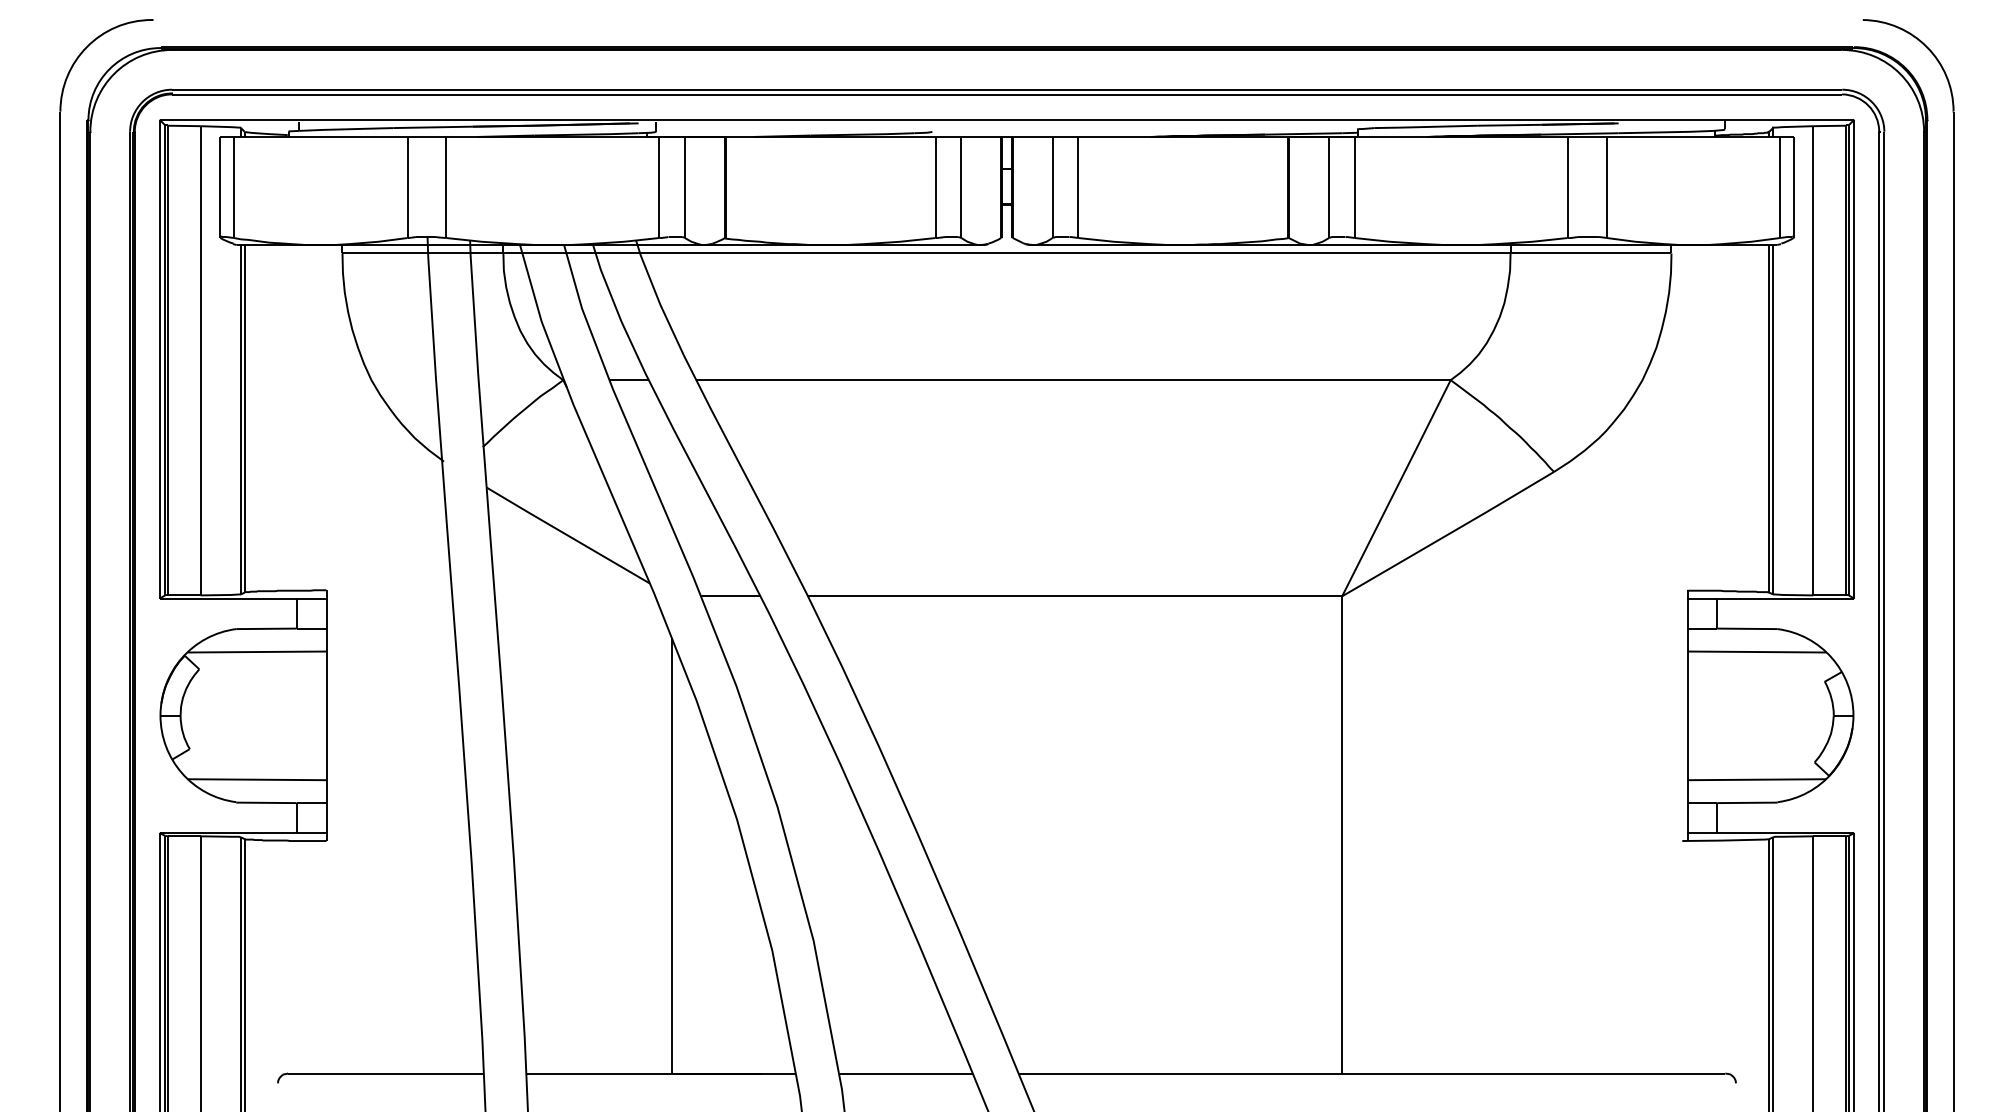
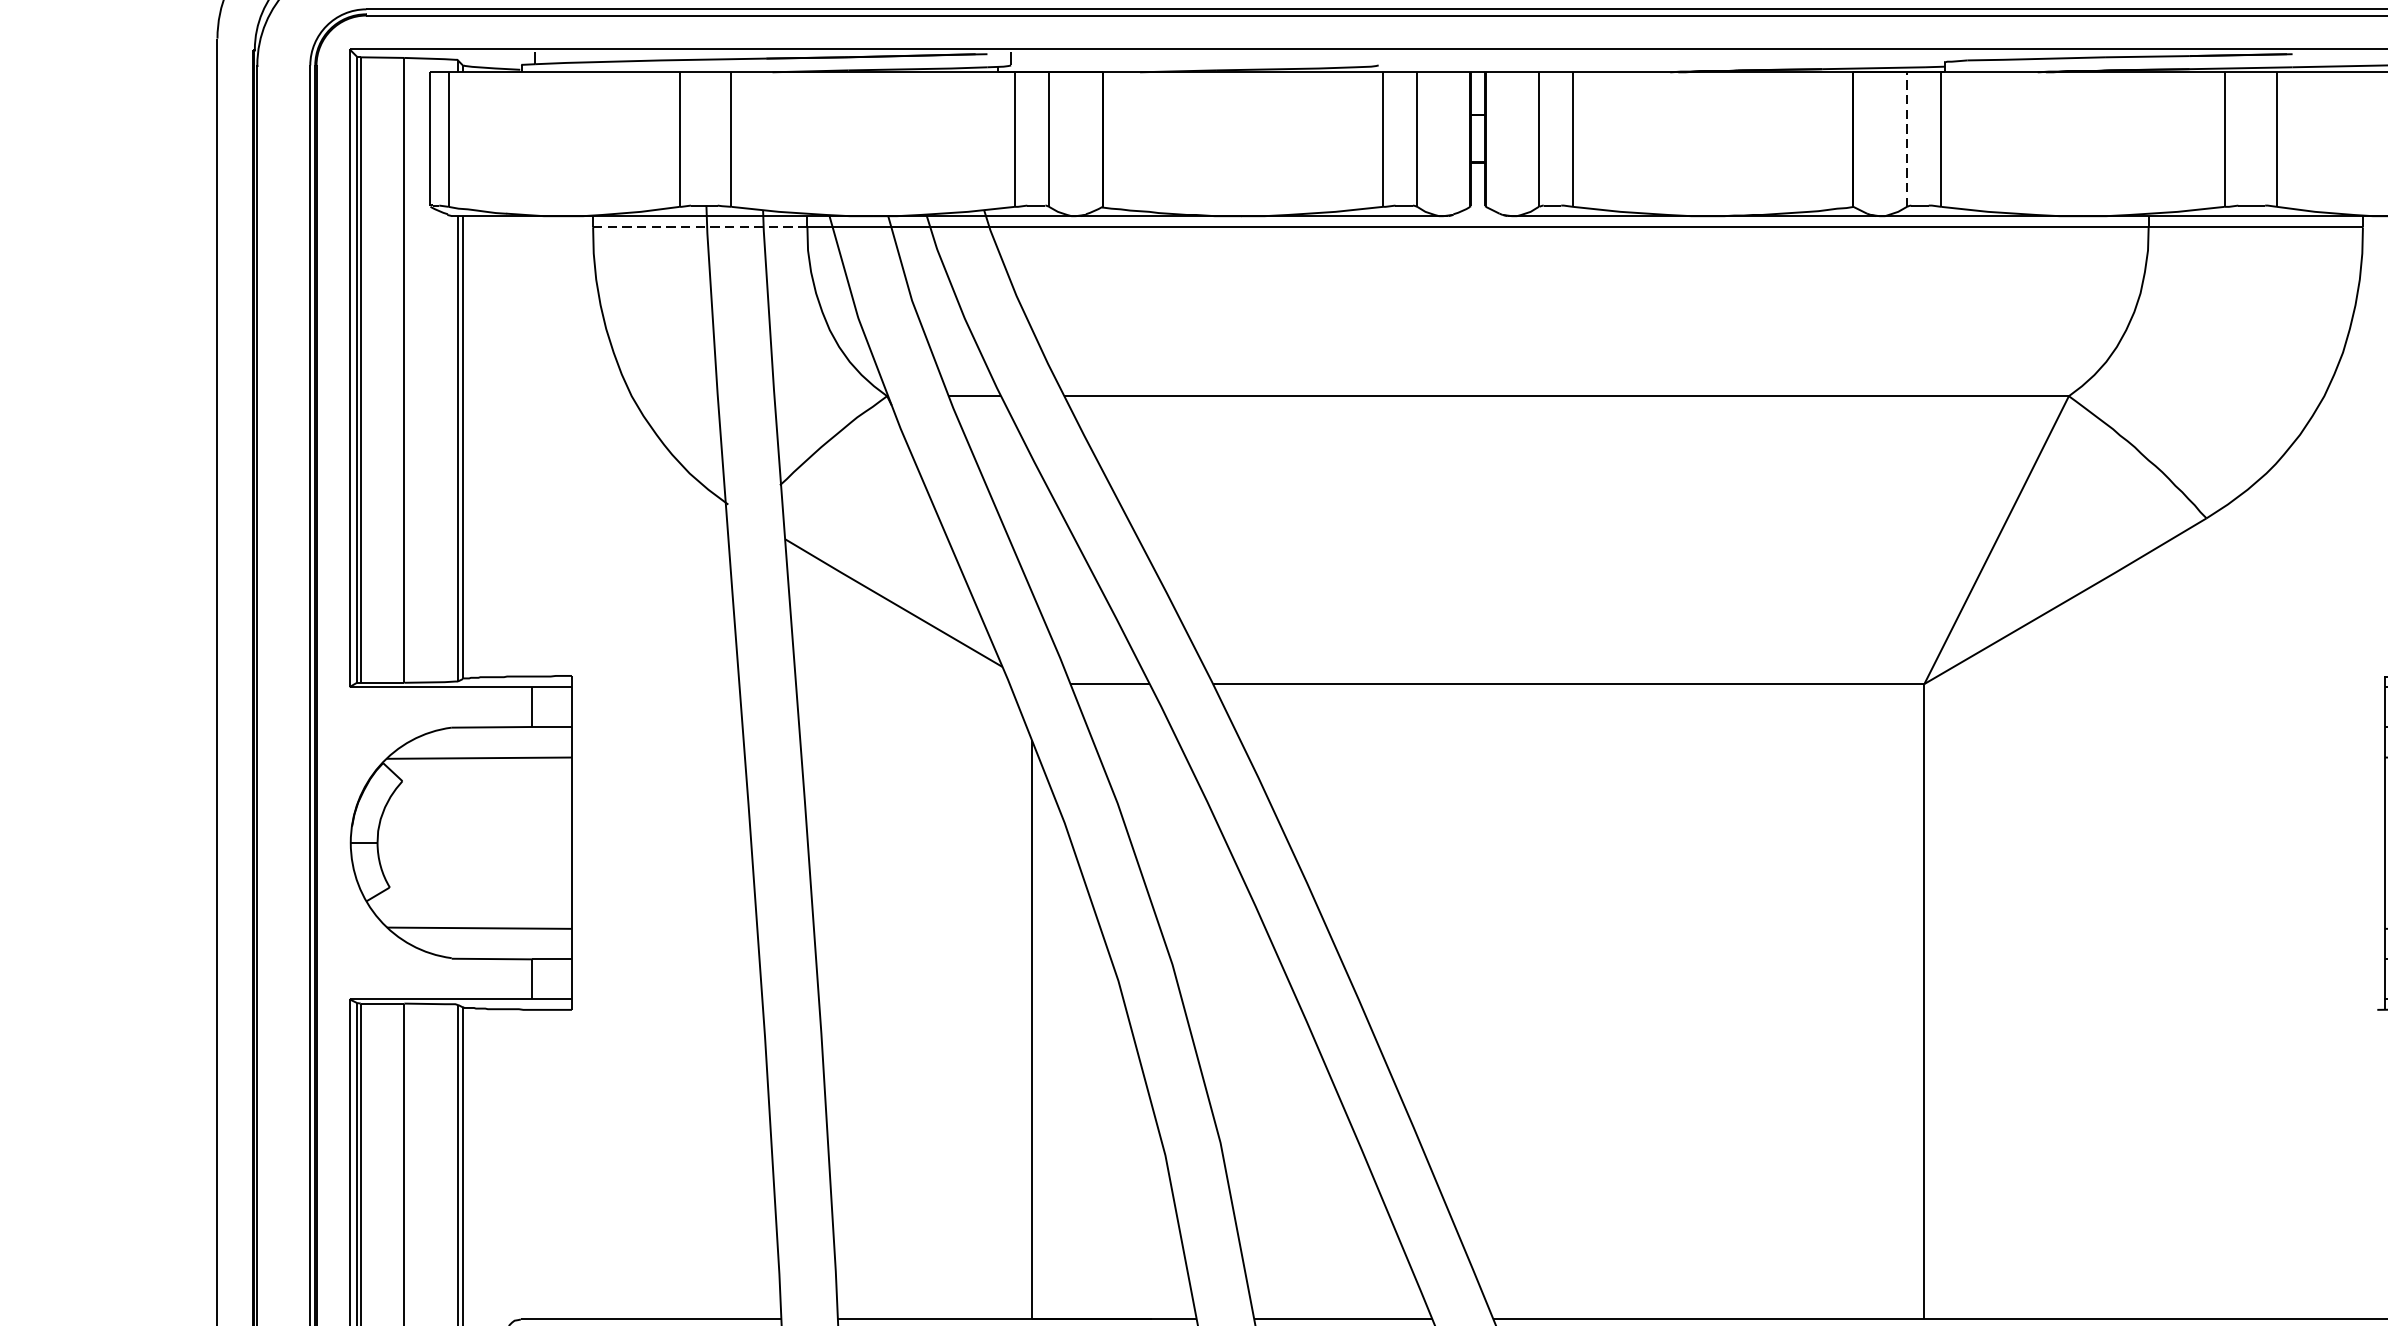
line: (1329, 186) -> (1907, 138), solid -> dashed
line: (422, 253) -> (699, 227), solid -> dashed

